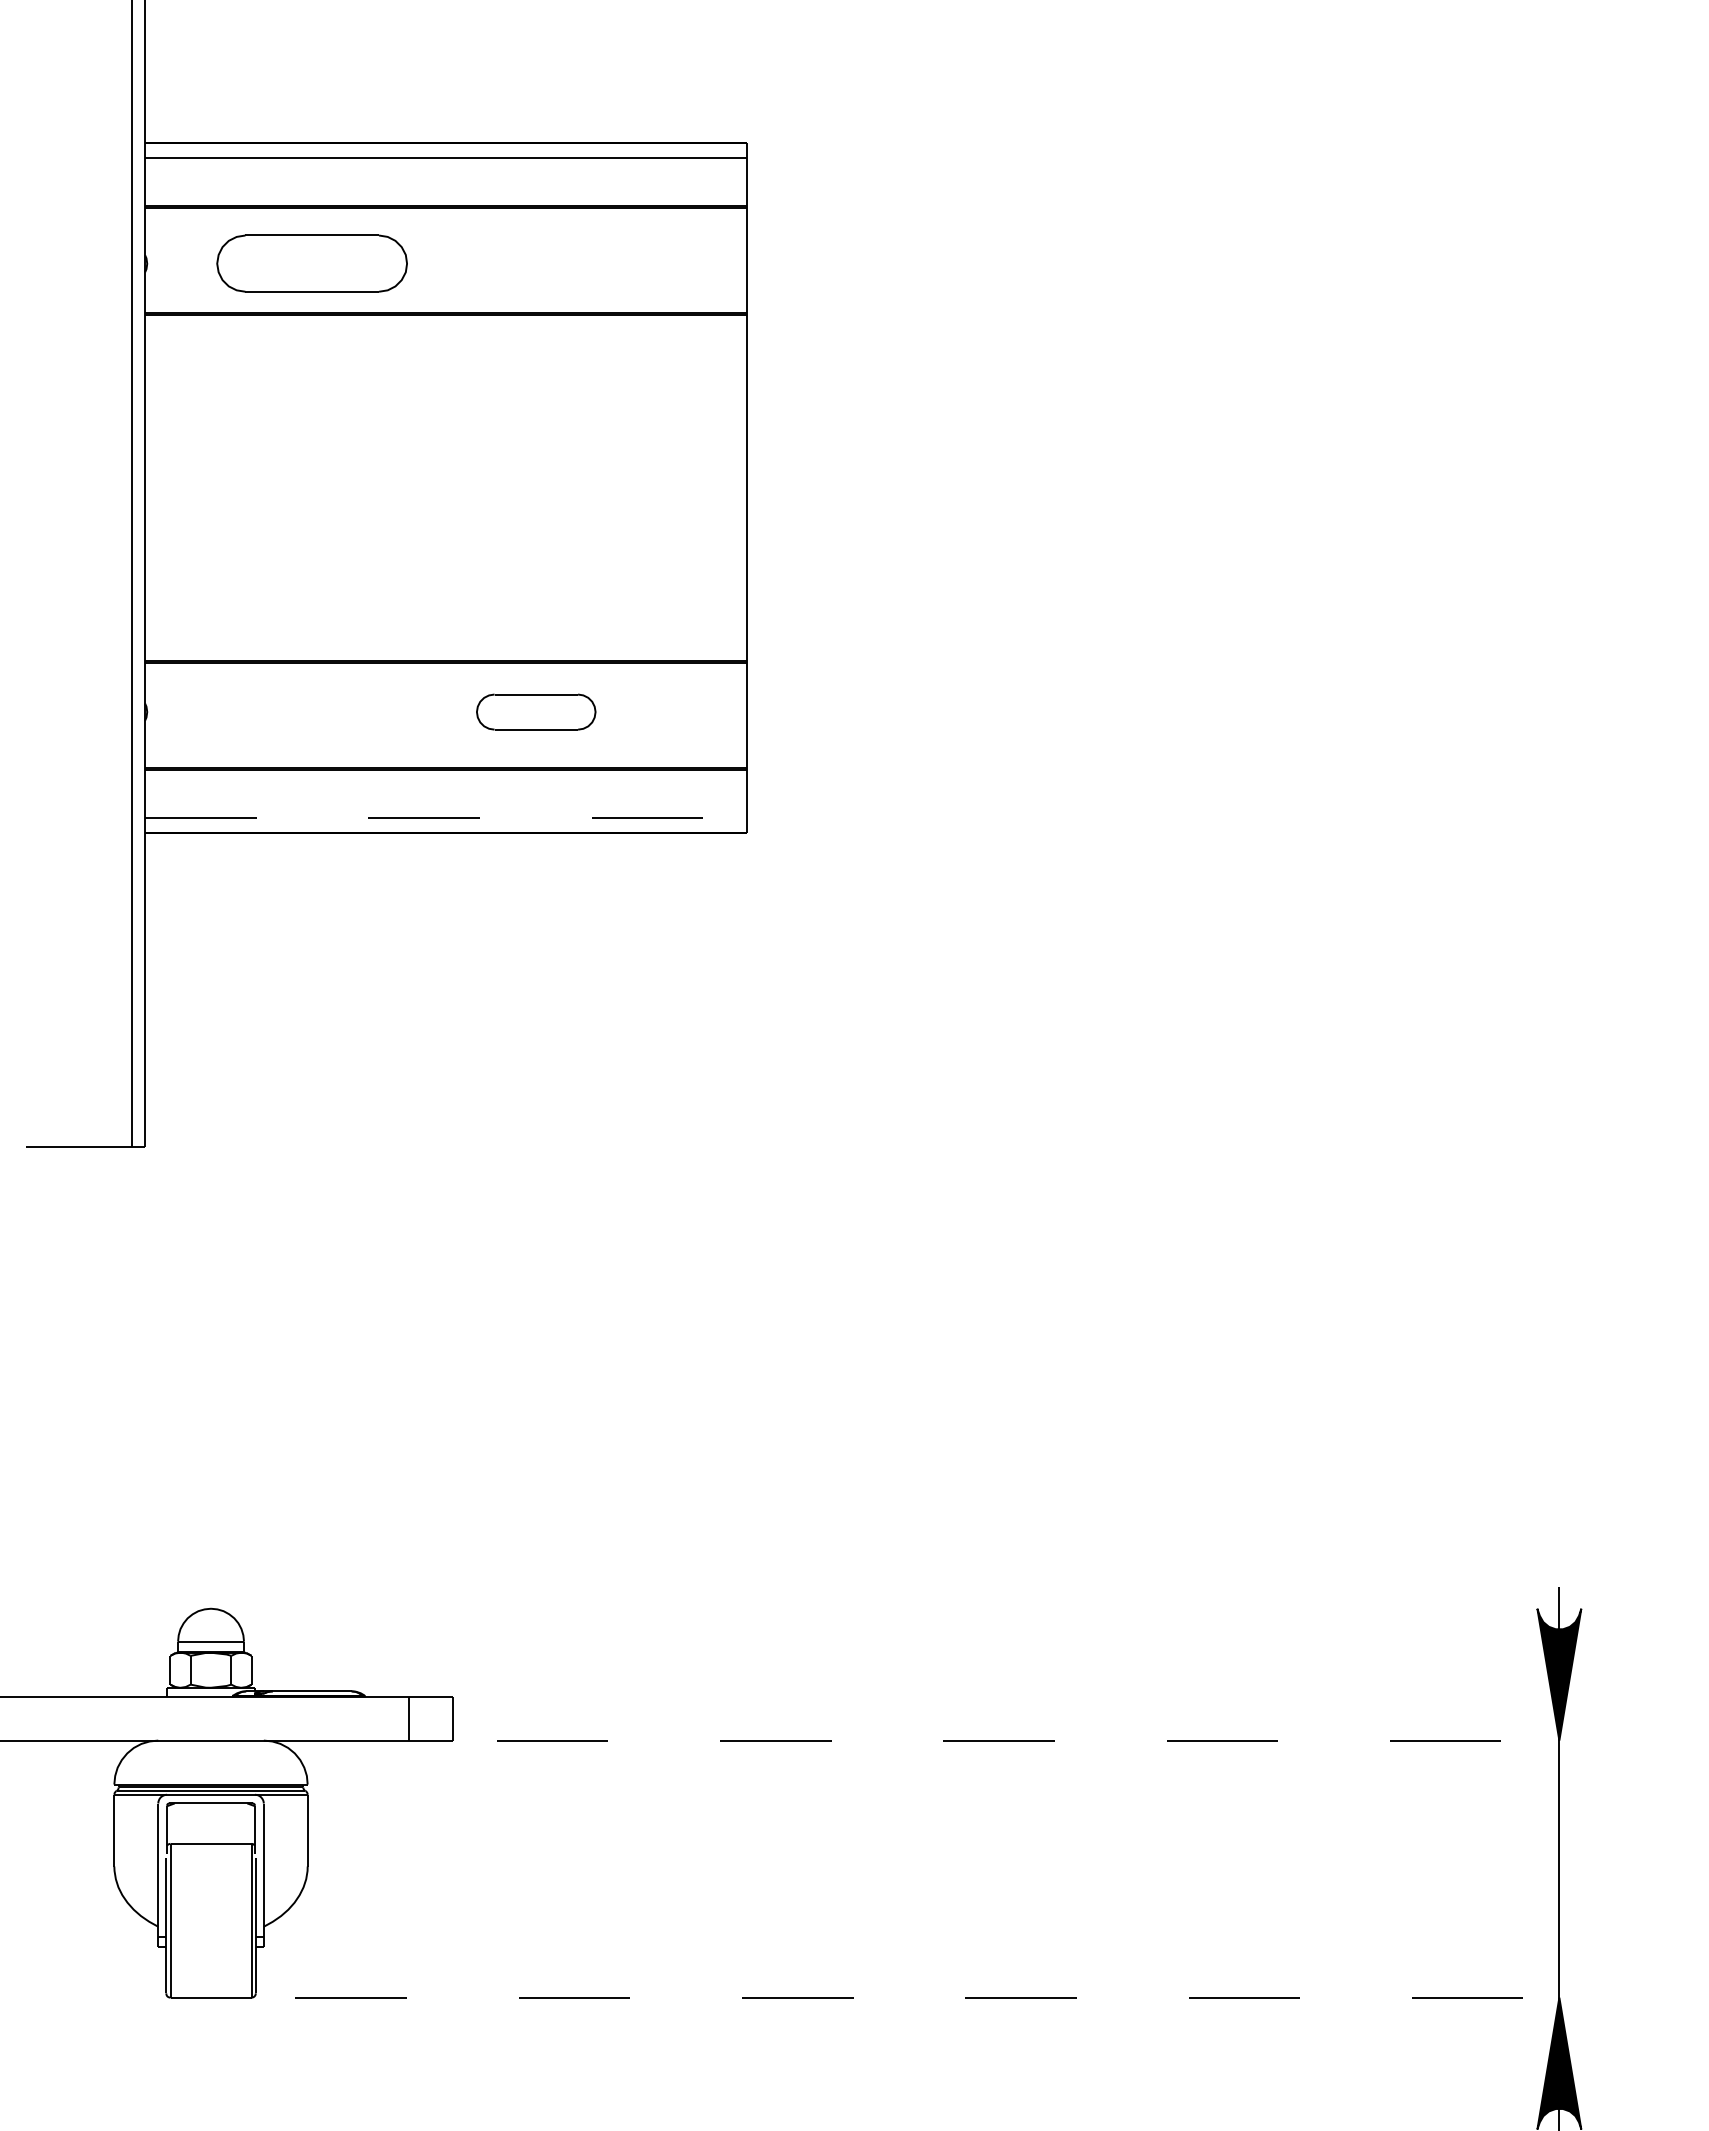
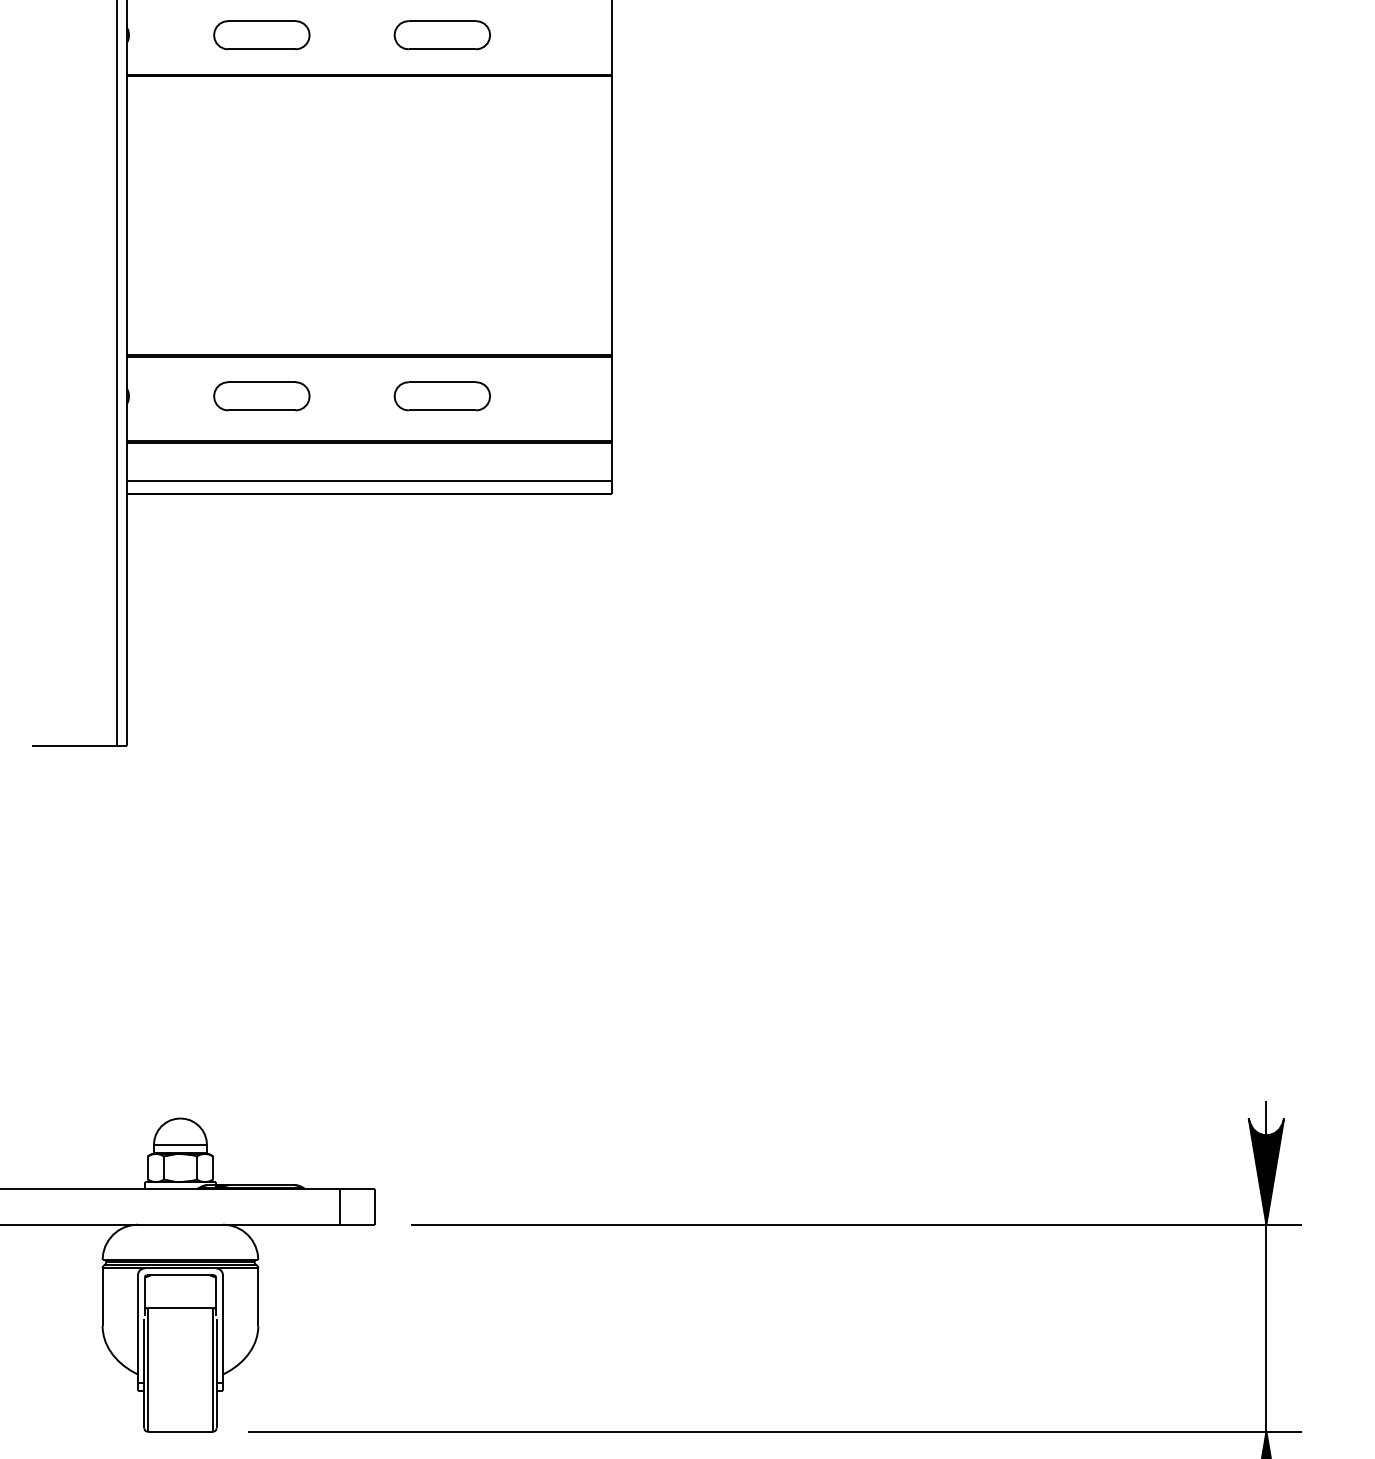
part: (311, 263) -> (261, 35), size x0.62
part: (536, 263) -> (442, 35), added
part: (311, 711) -> (261, 395), added
line: (446, 817) -> (370, 481), dashed -> solid
line: (1050, 1740) -> (856, 1224), dashed -> solid
line: (949, 1997) -> (775, 1431), dashed -> solid

